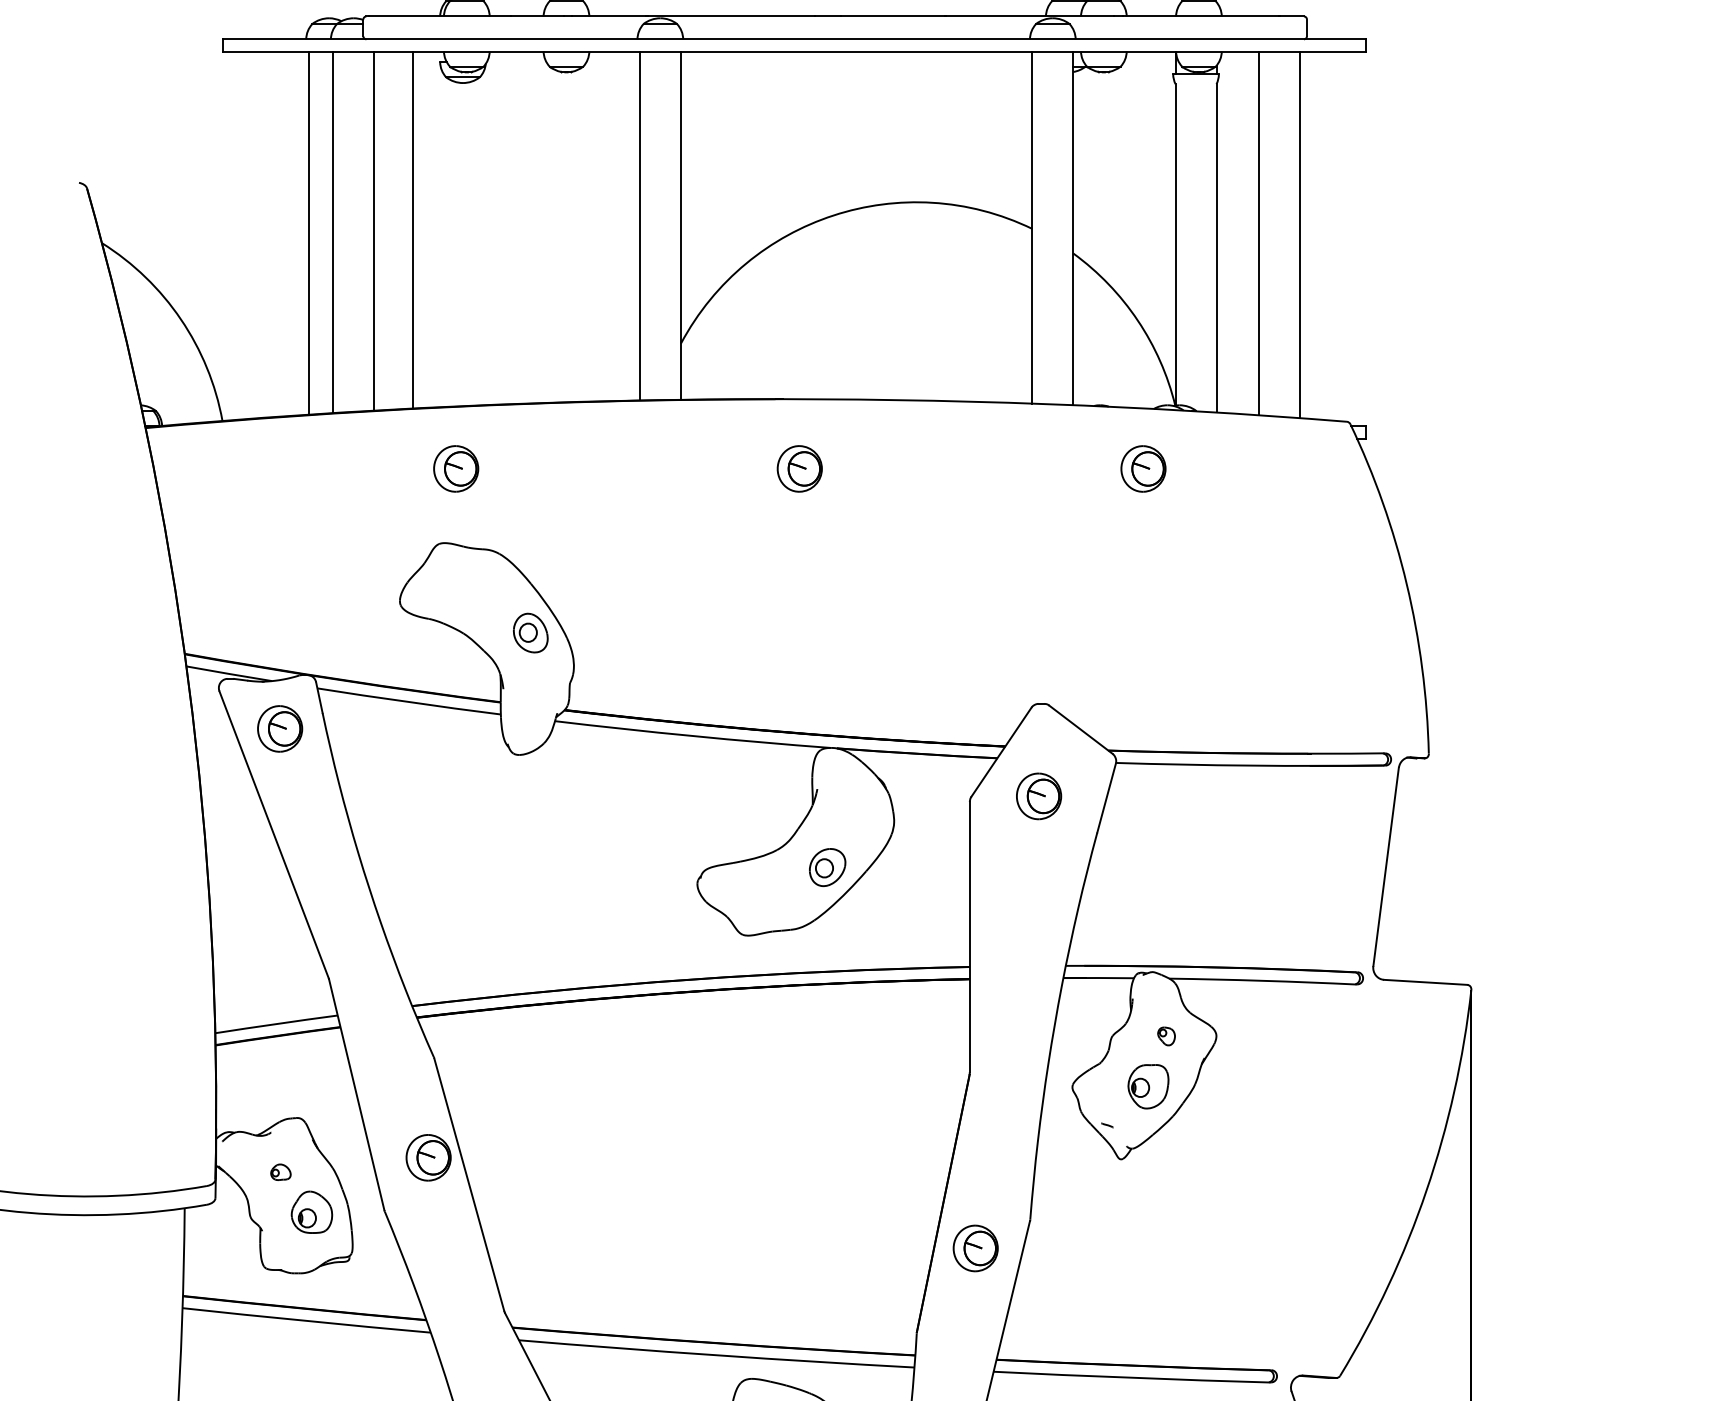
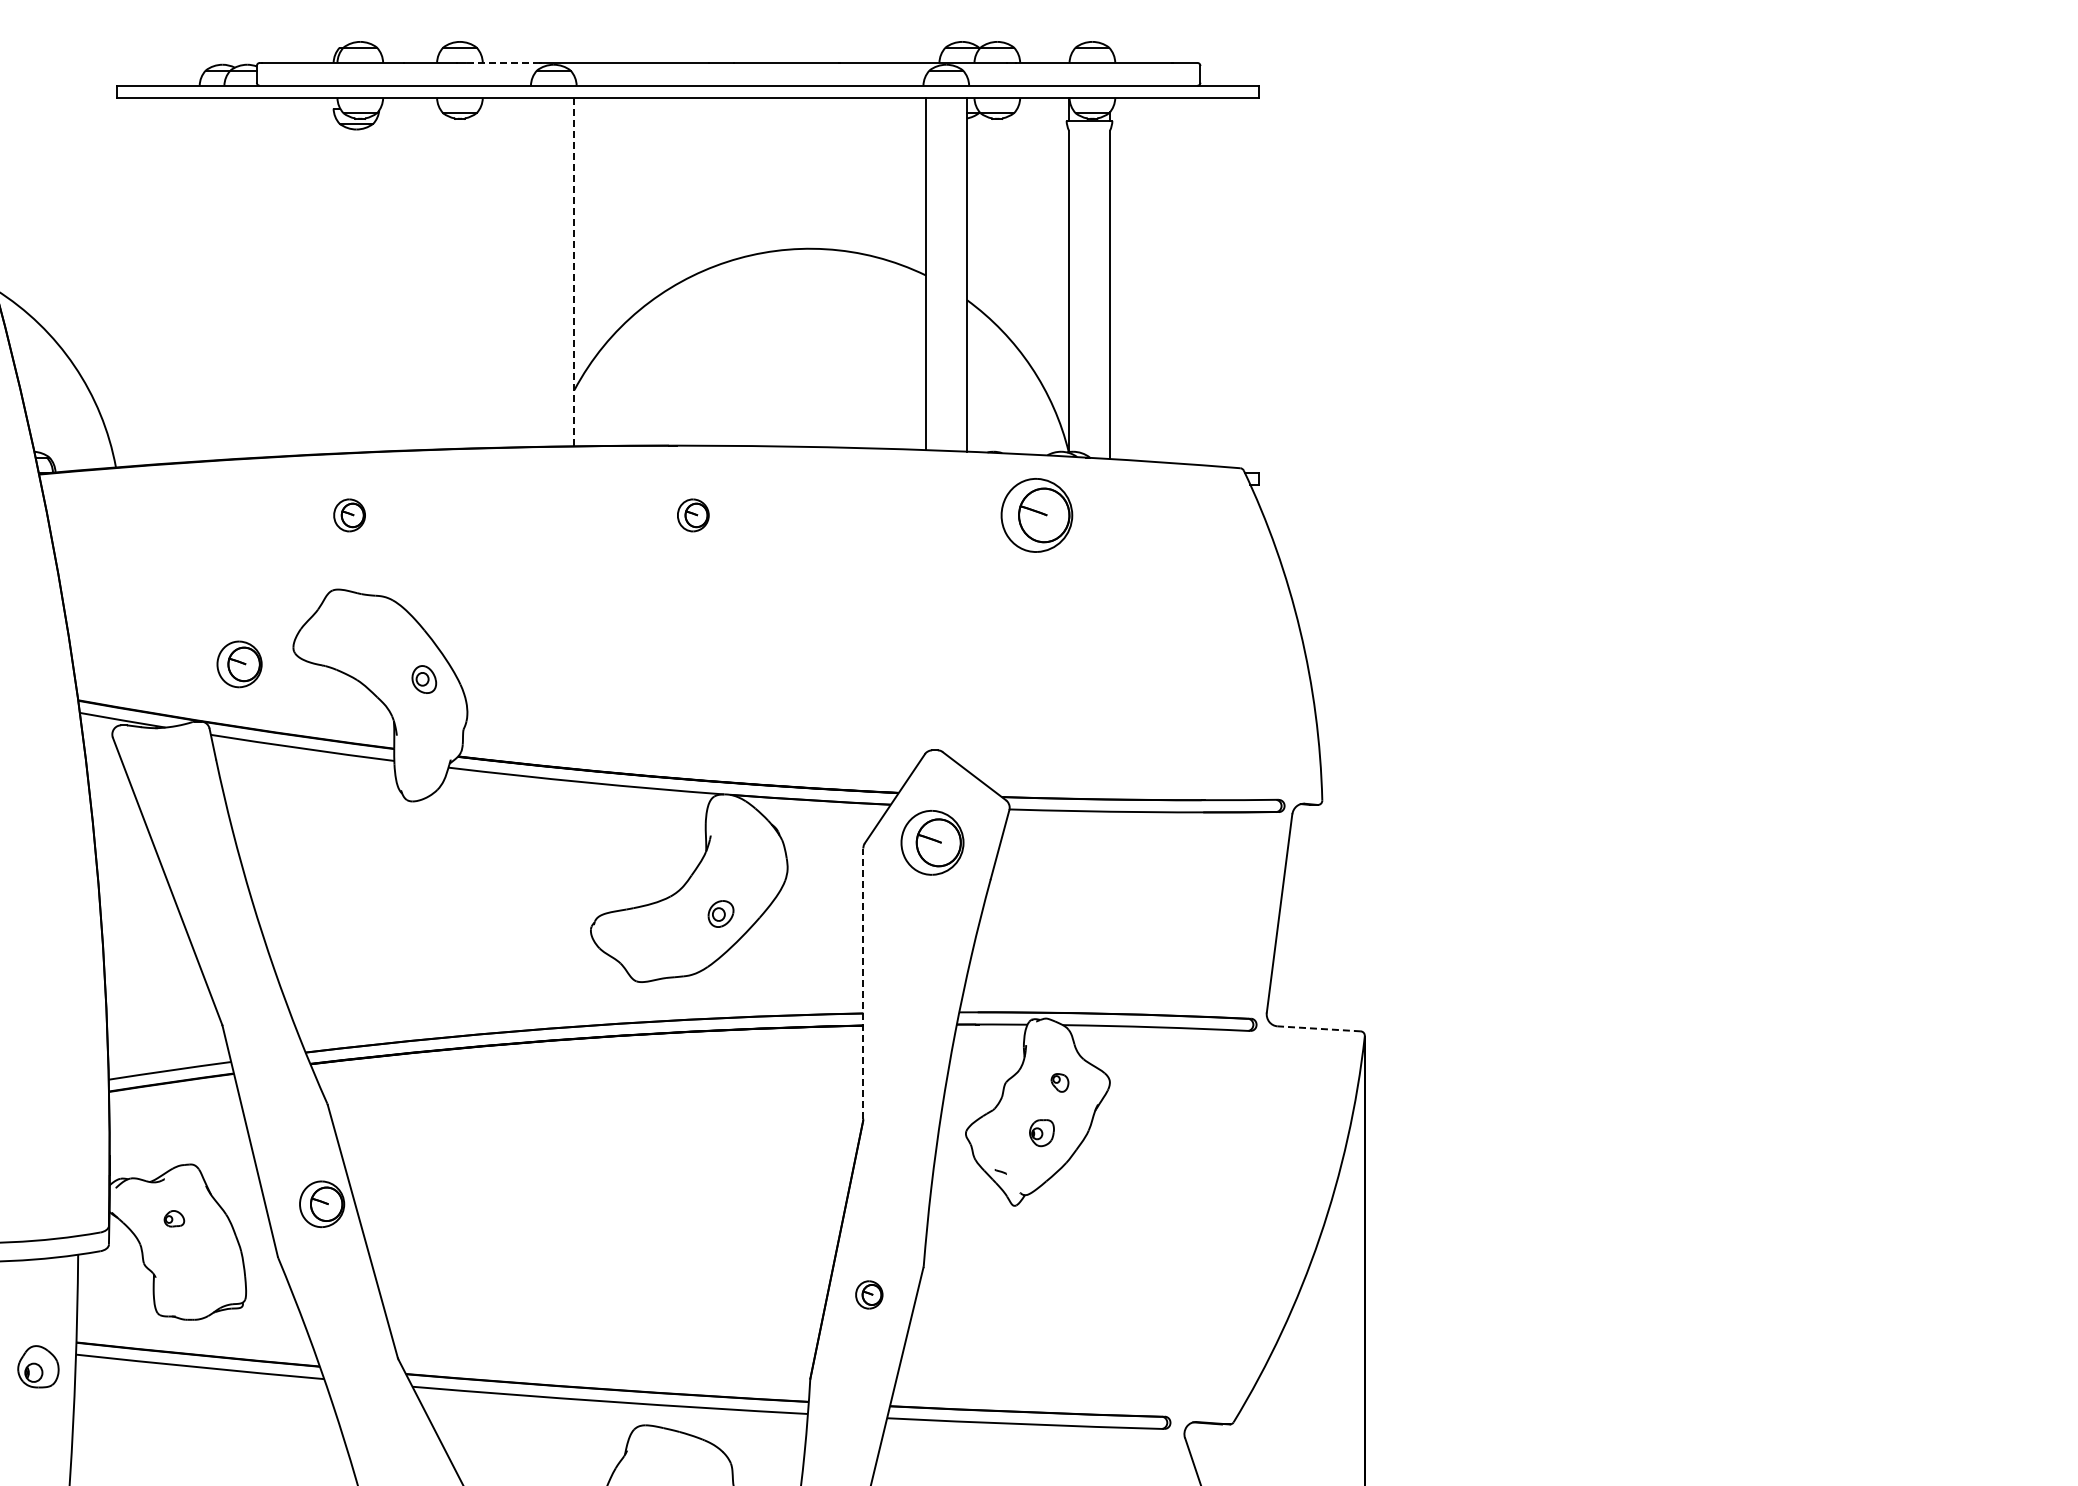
line: (609, 16) -> (502, 62), solid -> dashed
line: (640, 225) -> (533, 271), removed
line: (681, 226) -> (574, 272), solid -> dashed
line: (413, 229) -> (306, 275), removed
line: (374, 231) -> (267, 277), removed
line: (333, 232) -> (226, 278), removed
line: (309, 233) -> (202, 279), removed
line: (1259, 233) -> (1152, 279), removed
line: (1300, 234) -> (1193, 280), removed
part: (456, 469) -> (349, 515), size x0.7
part: (800, 469) -> (693, 515), size x0.7
part: (1143, 469) -> (1036, 515), size x1.6
part: (531, 633) -> (424, 679), size x0.7
part: (280, 729) -> (239, 664), moved
part: (1039, 796) -> (932, 842), size x1.4
part: (827, 867) -> (720, 913), size x0.7
line: (970, 937) -> (863, 983), solid -> dashed
line: (1426, 982) -> (1319, 1028), solid -> dashed
part: (1148, 1086) -> (1041, 1132), size x0.6
part: (312, 1212) -> (38, 1366), moved
part: (976, 1248) -> (869, 1294), size x0.6

